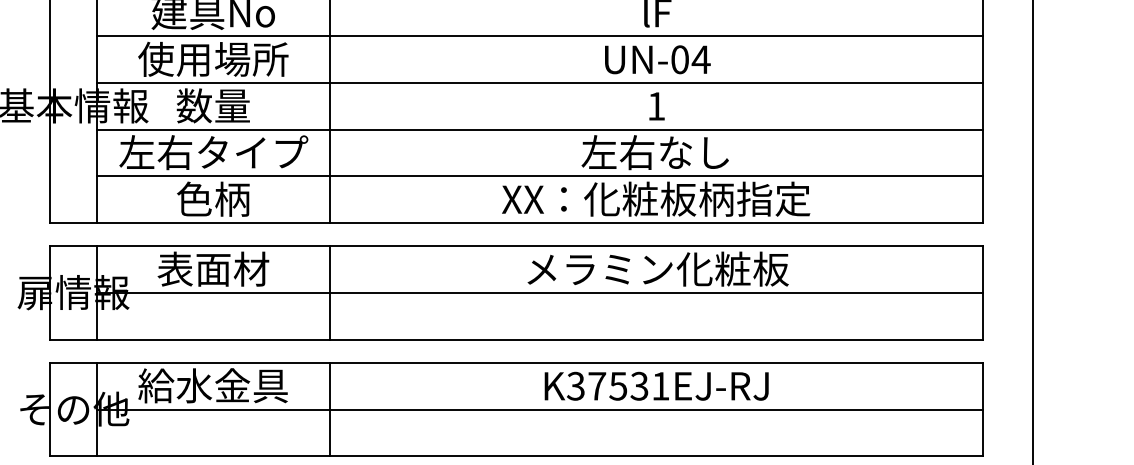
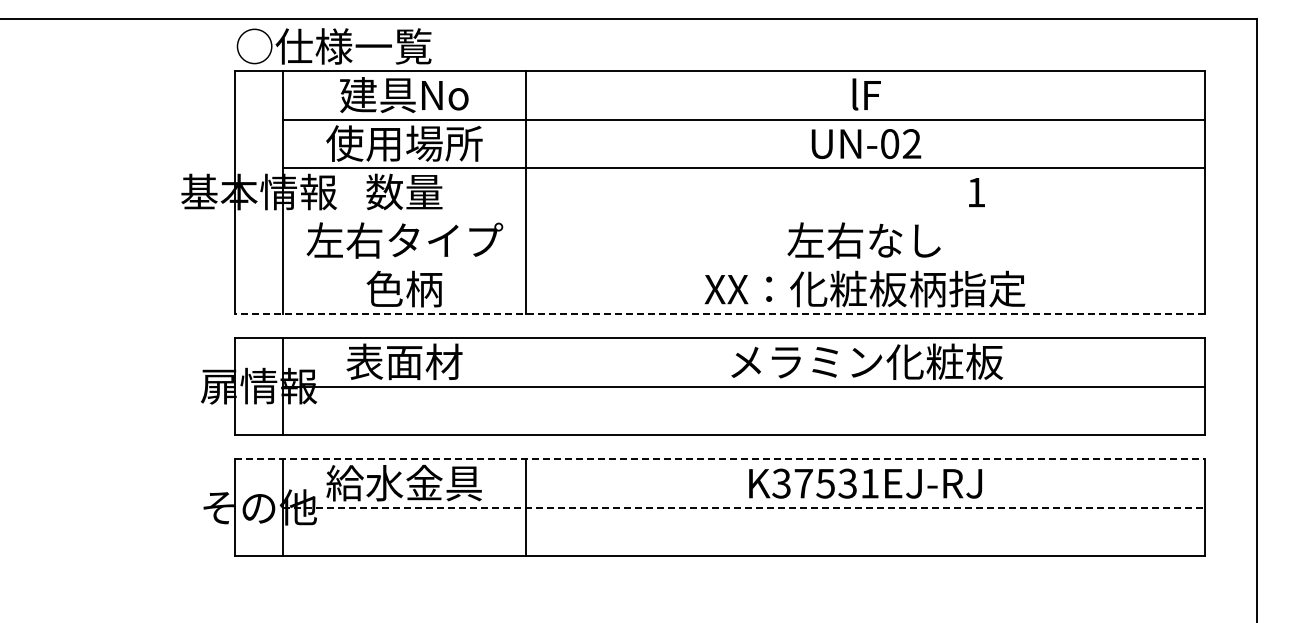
text: (700, 59) -> (911, 143), UN-04 -> UN-02
text: (656, 106) -> (976, 192), moved
line: (540, 129) -> (744, 216), removed
line: (540, 176) -> (744, 265), removed
line: (516, 222) -> (719, 313), solid -> dashed
line: (329, 292) -> (525, 386), removed
line: (517, 363) -> (720, 459), solid -> dashed
line: (540, 409) -> (744, 507), solid -> dashed

